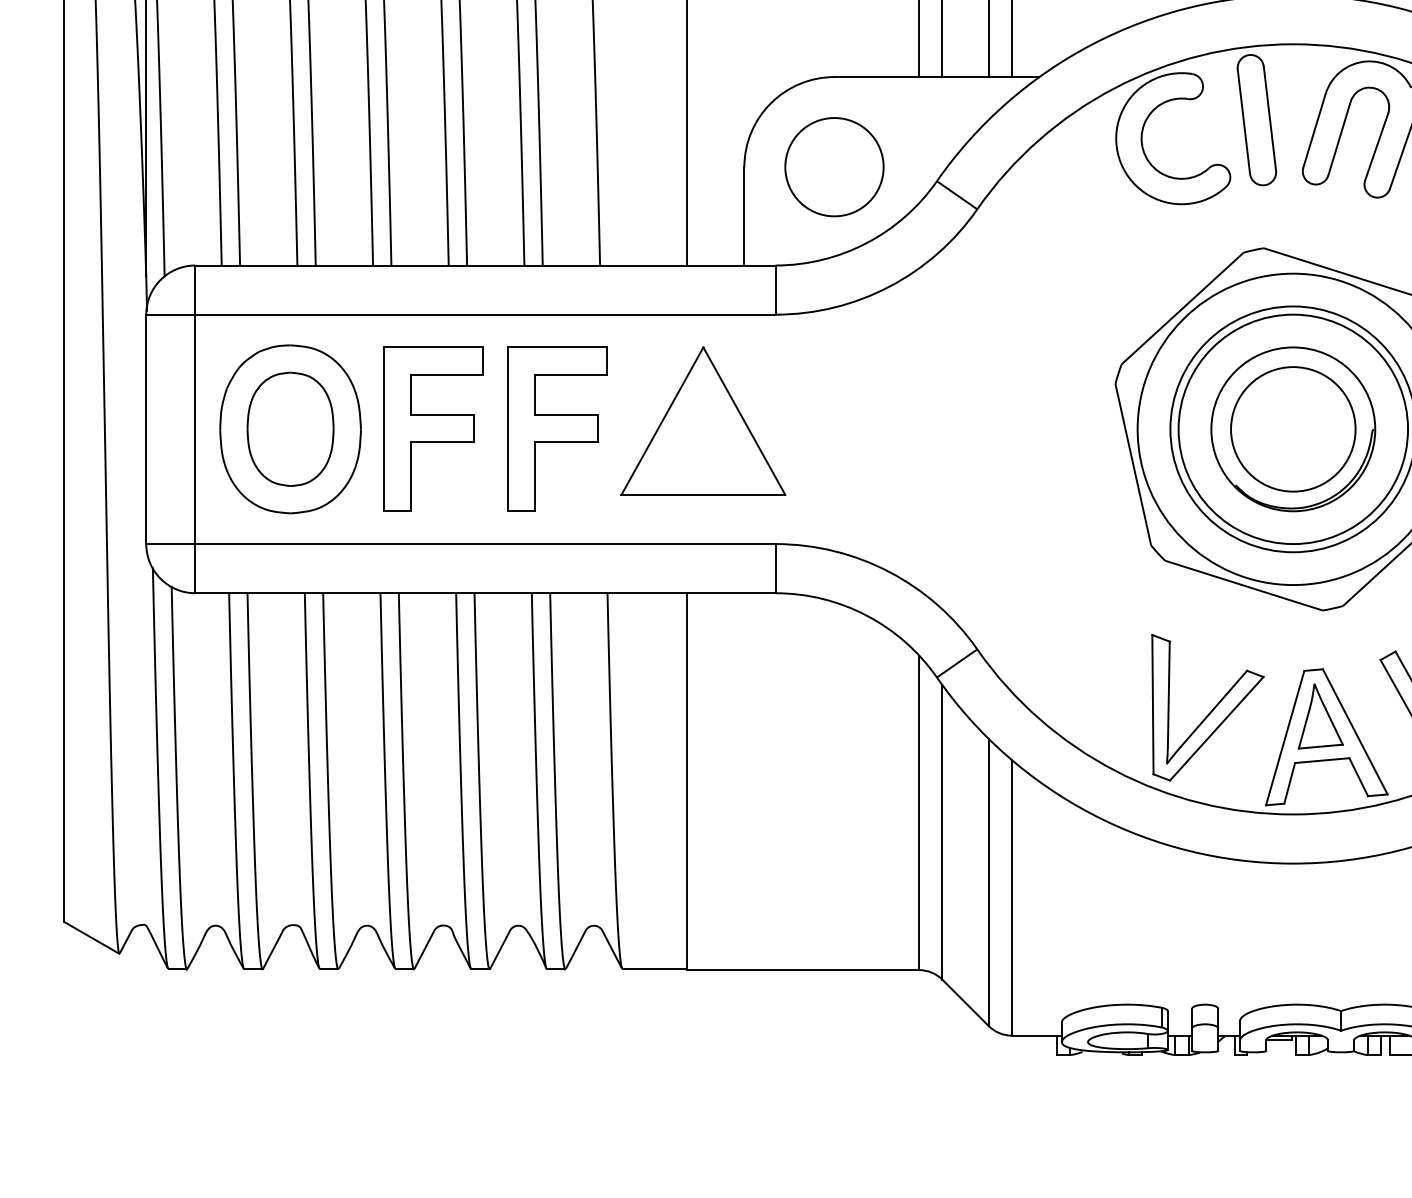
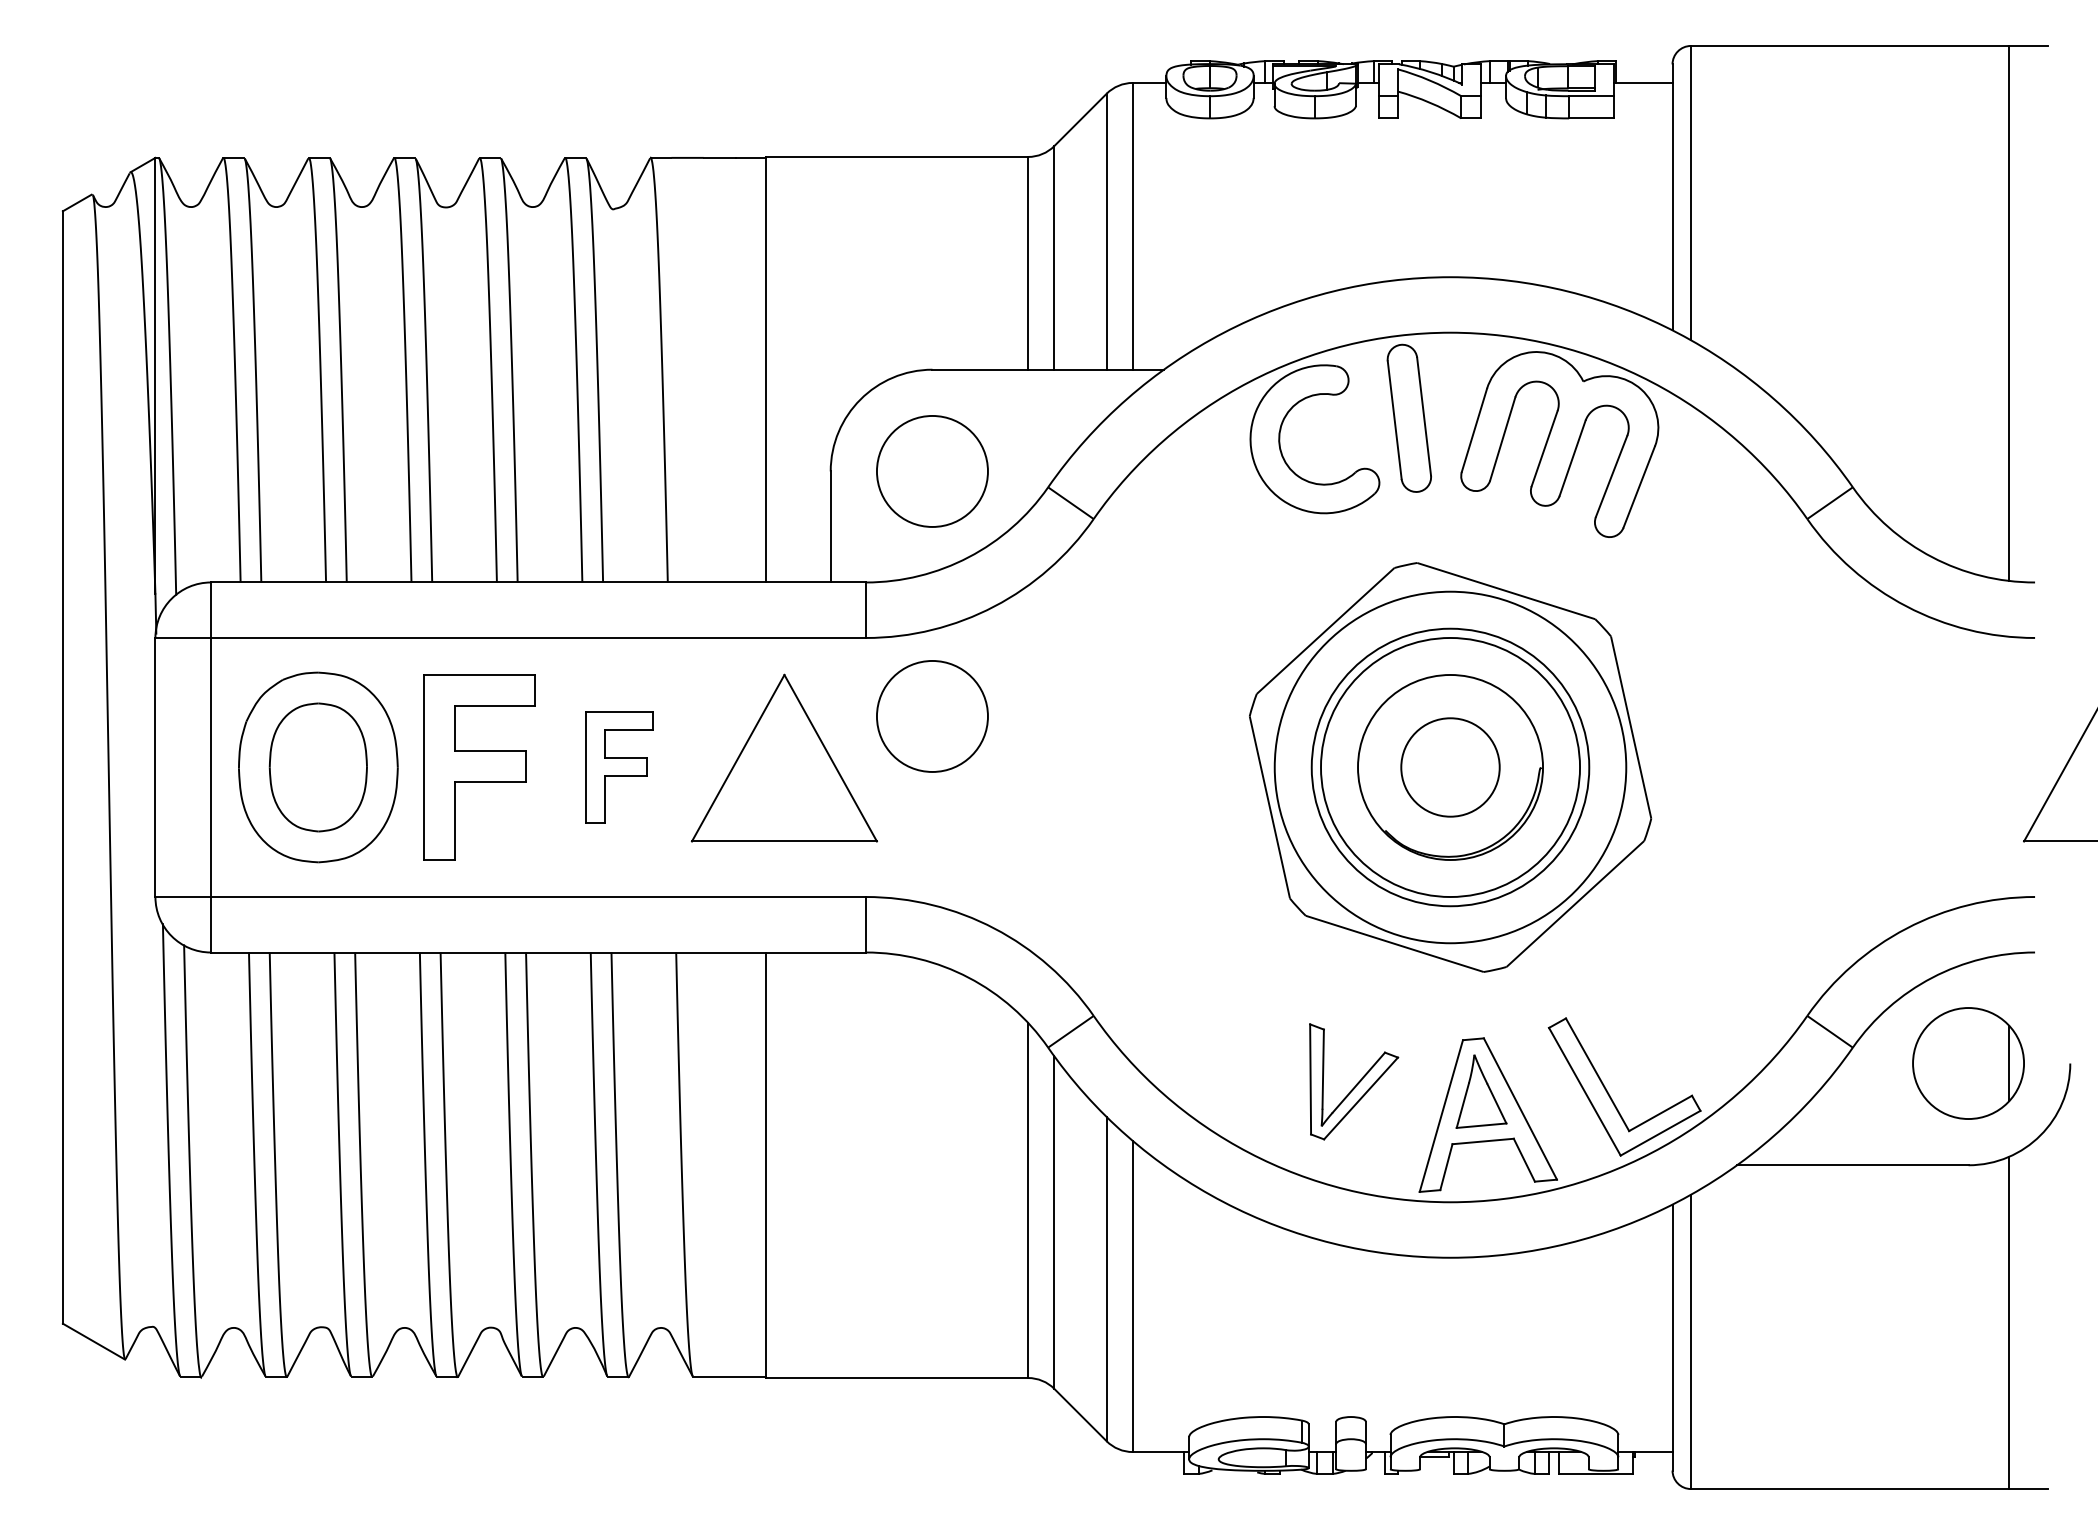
circle: (834, 384) -> (932, 716), added
part: (557, 429) -> (619, 767), size x0.6
circle: (1293, 429) -> (1450, 767), size x0.7
part: (1207, 707) -> (1353, 1081), size x0.7

